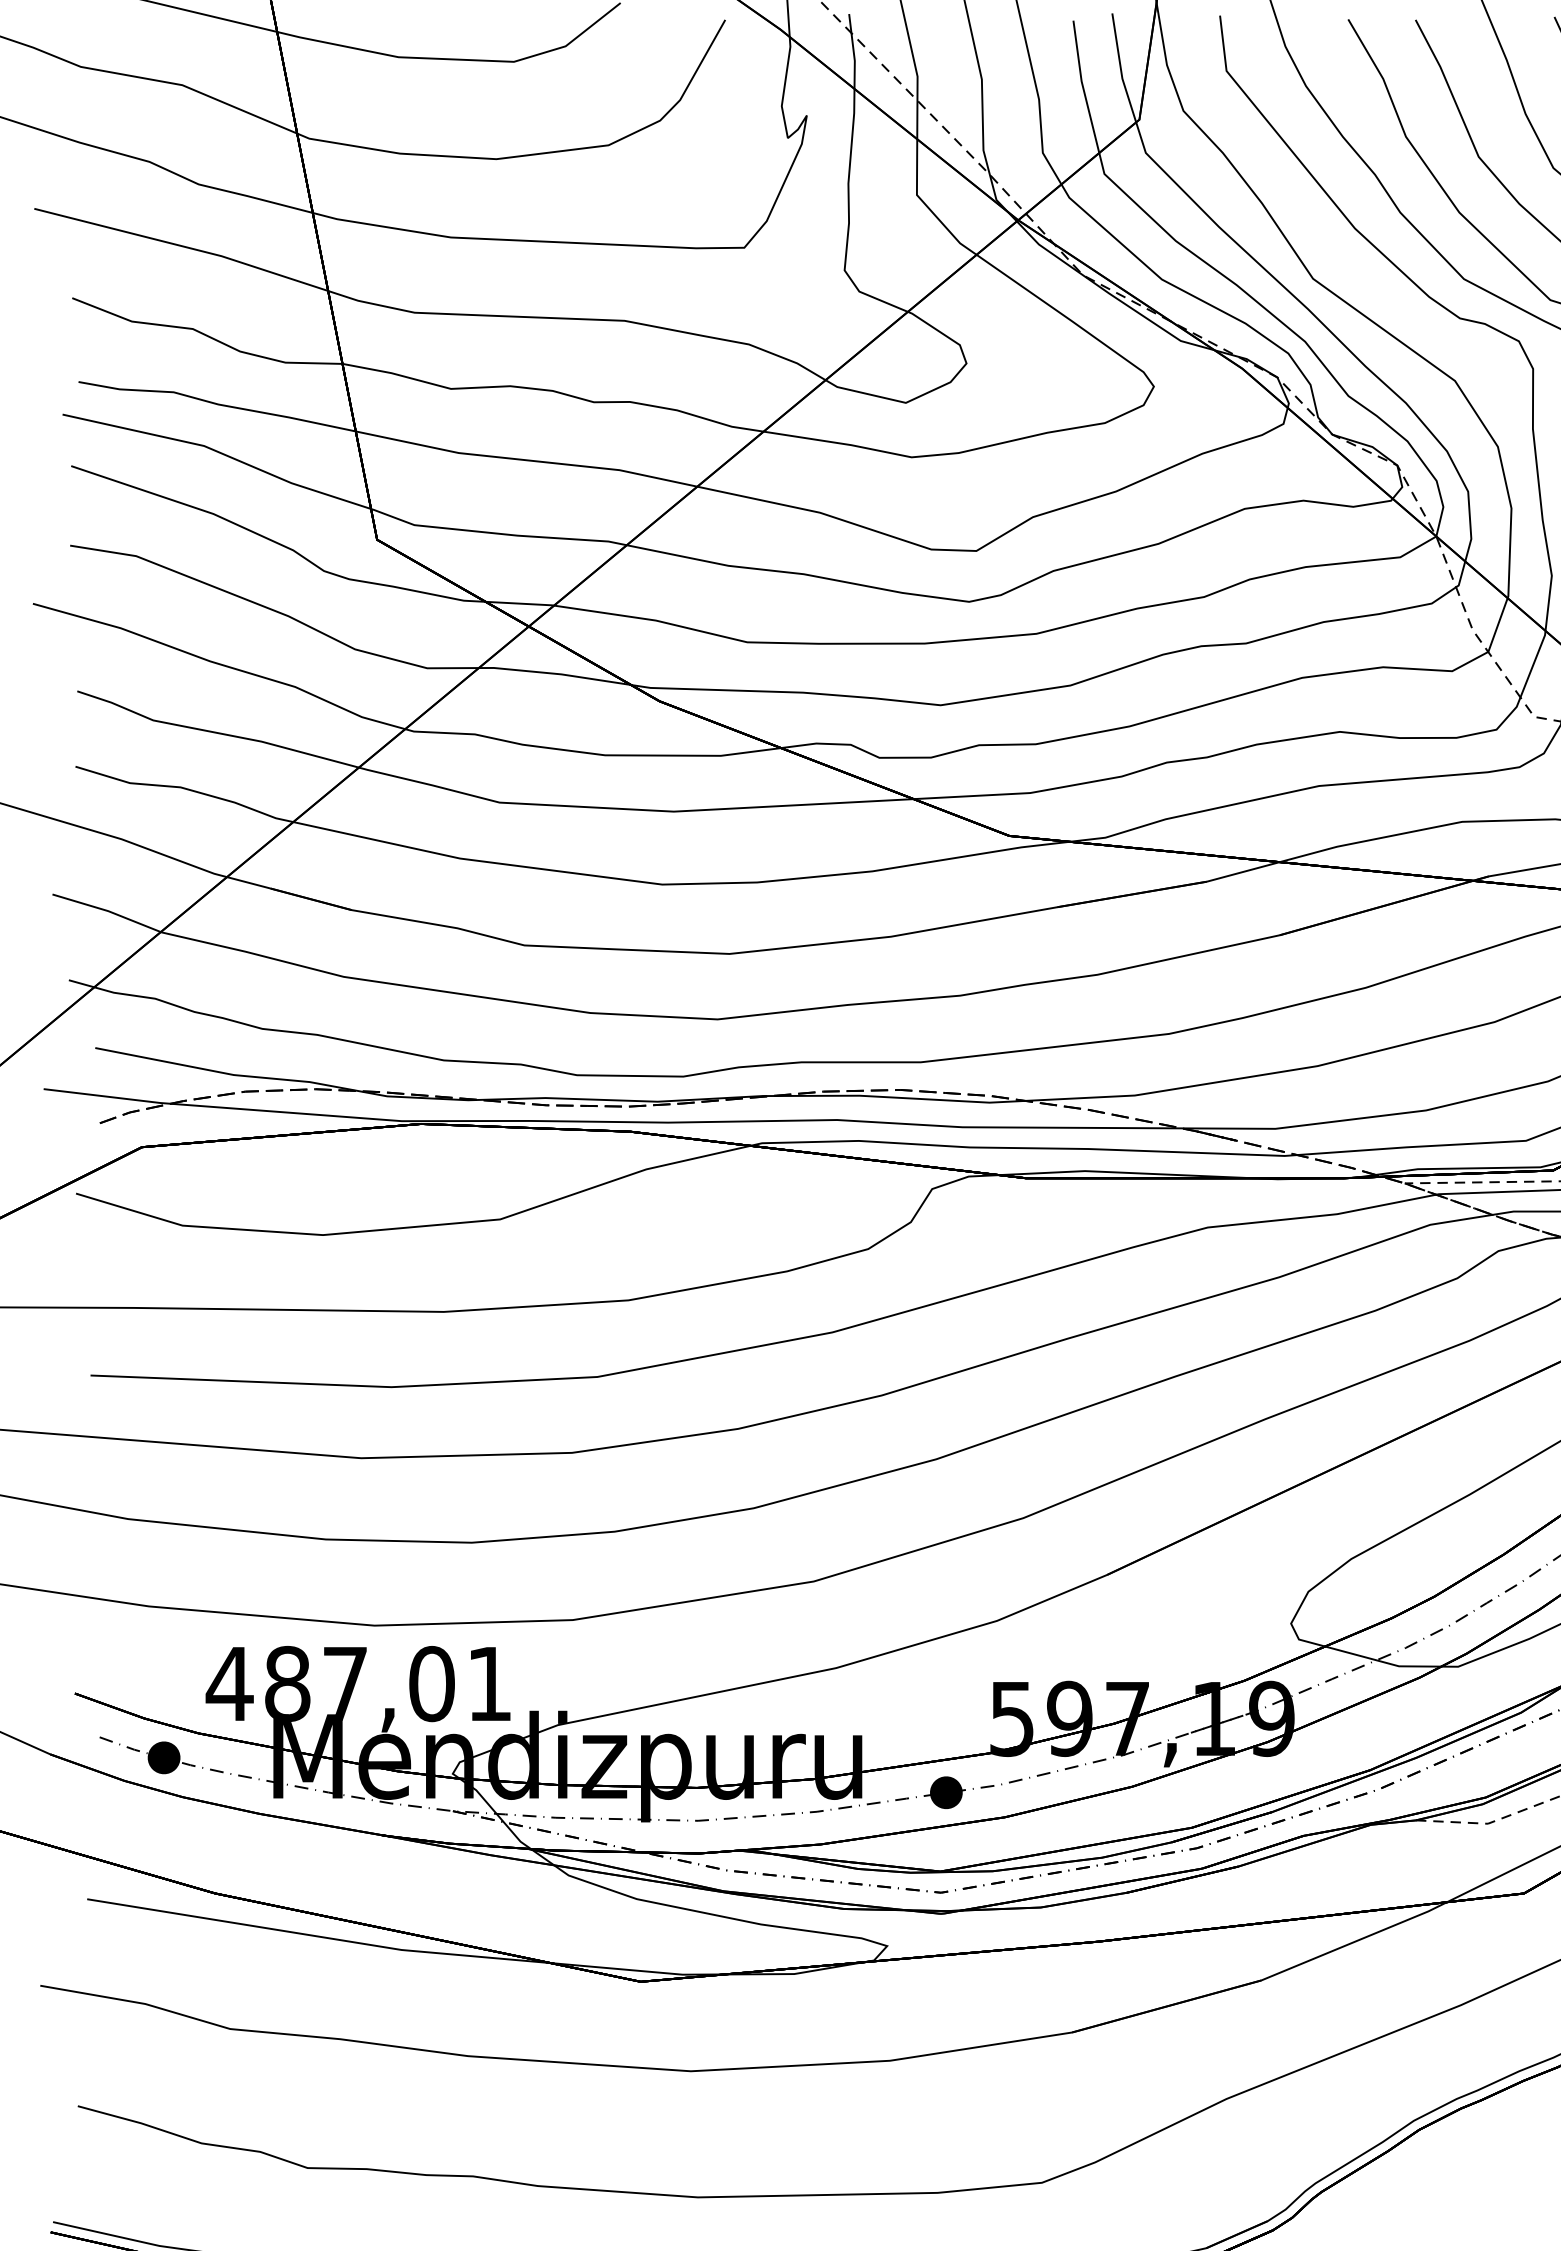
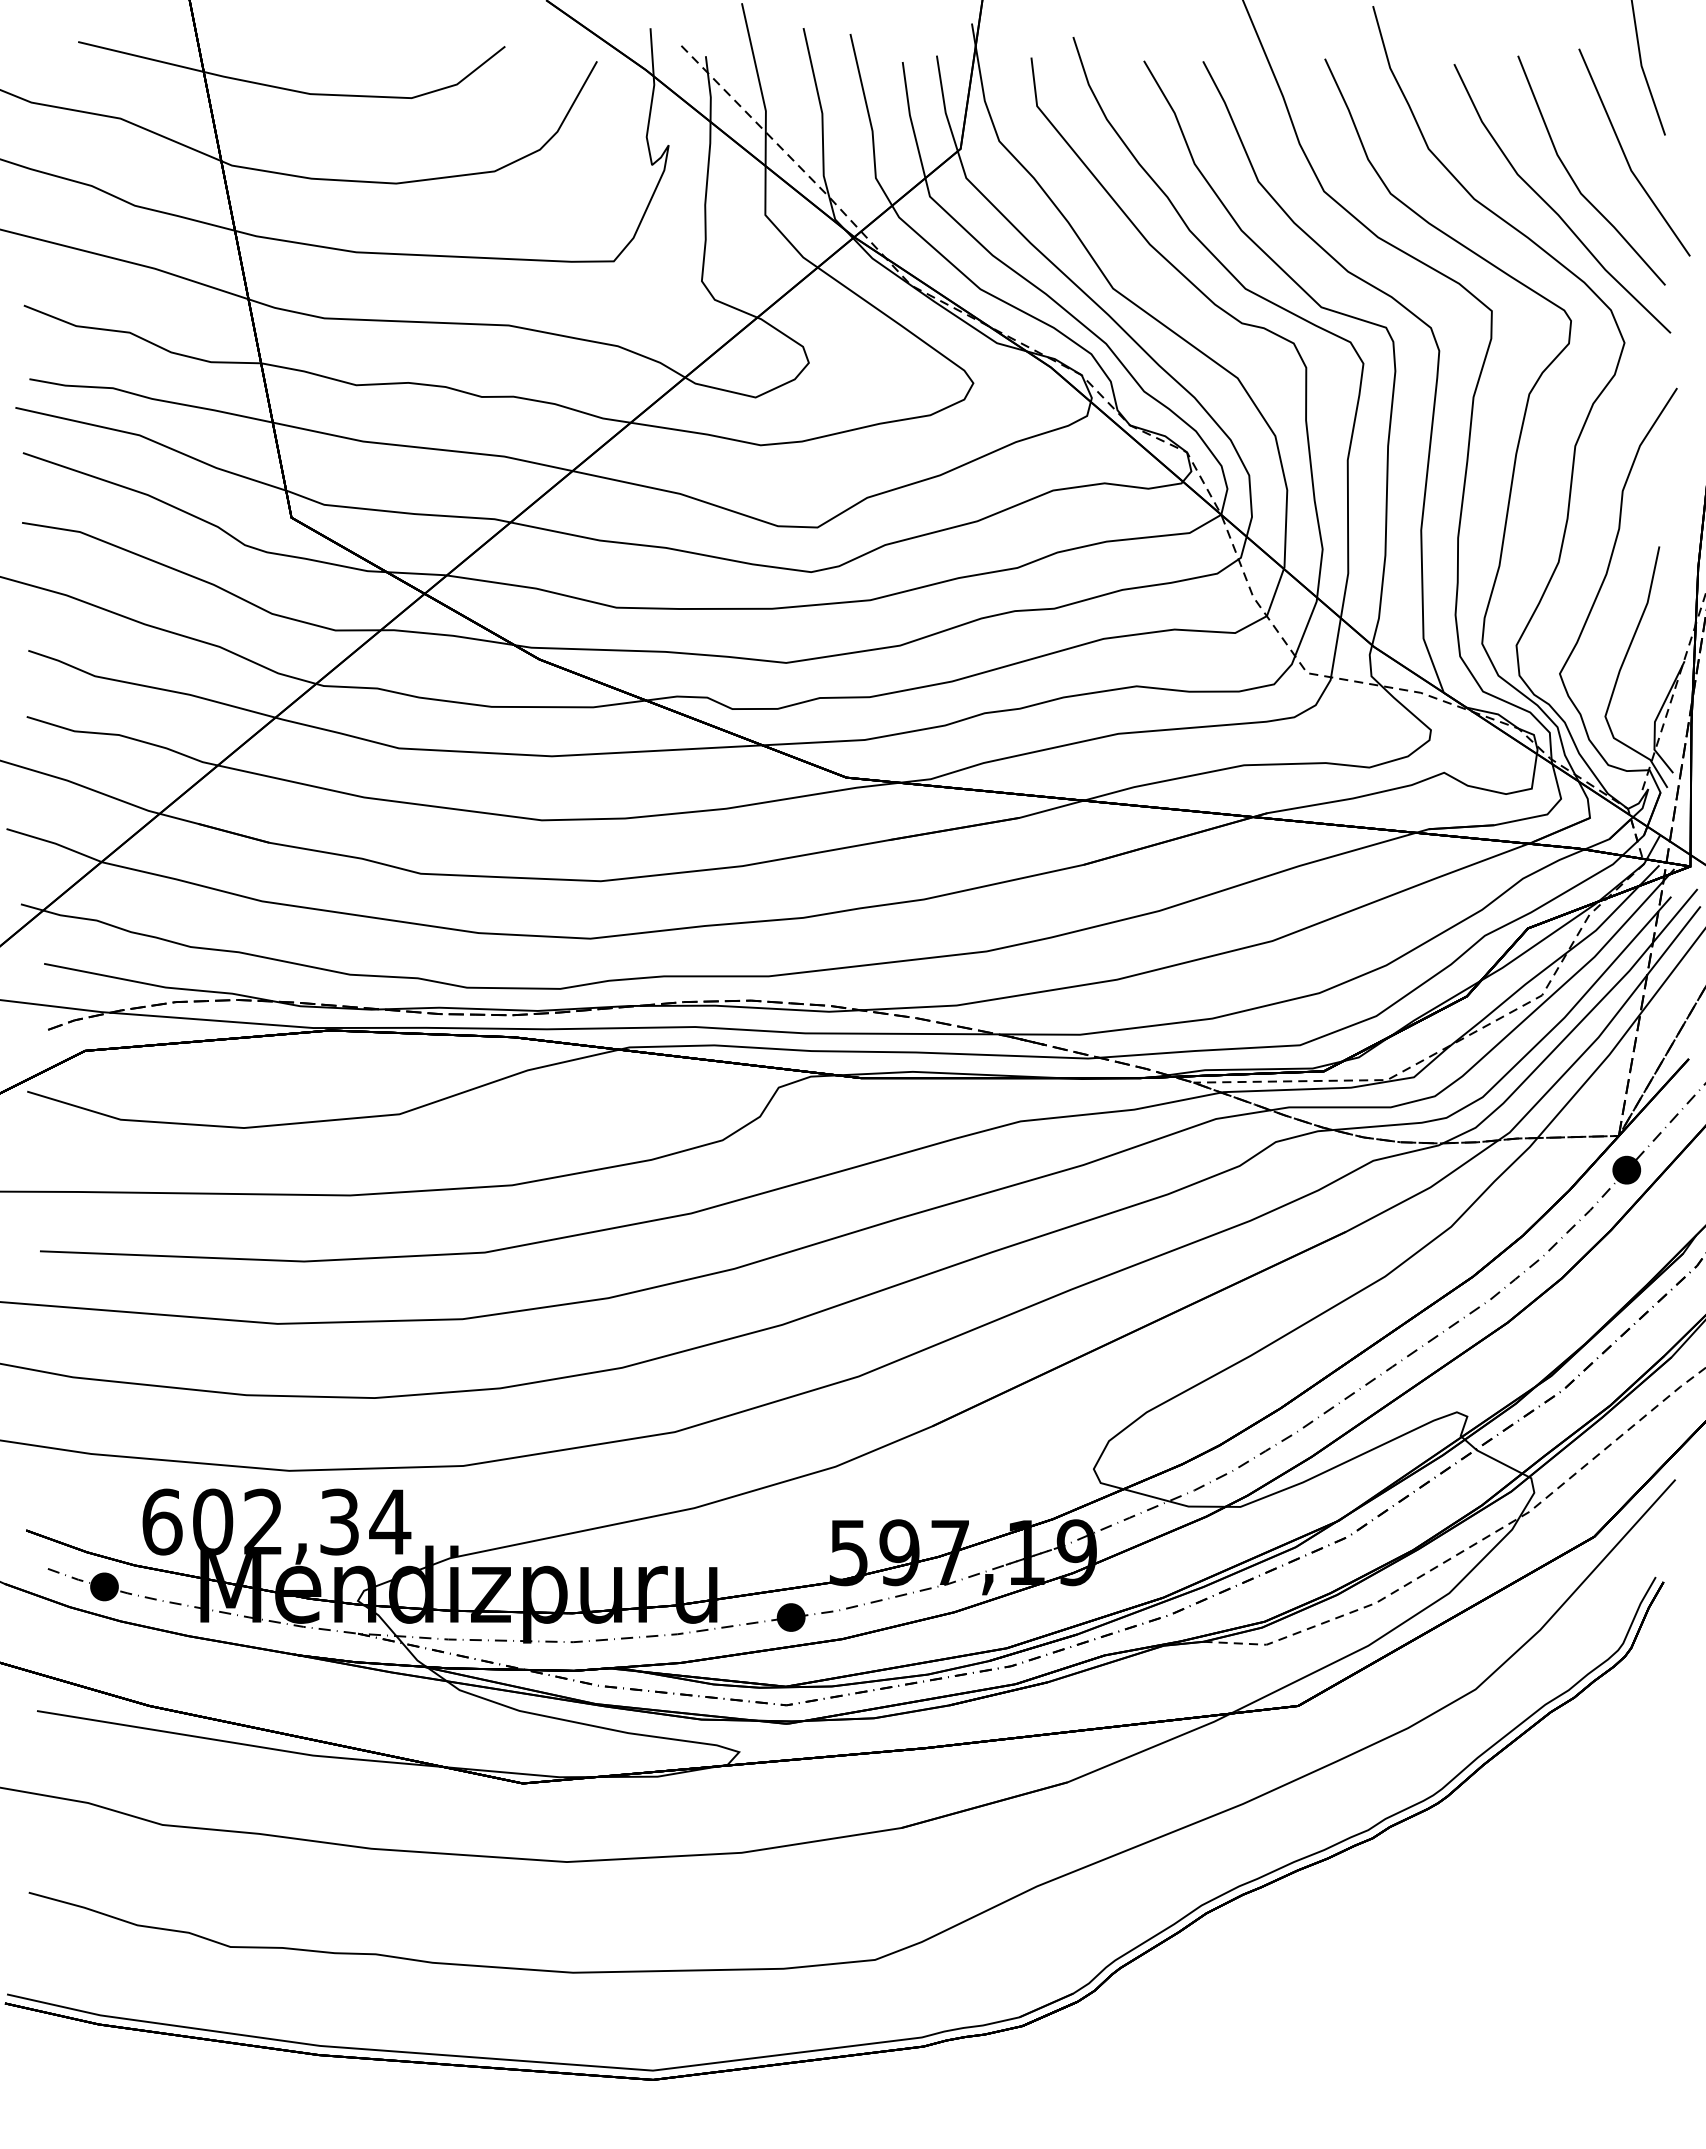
text: (360, 1683) -> (276, 1521), 487,01 -> 602,34

